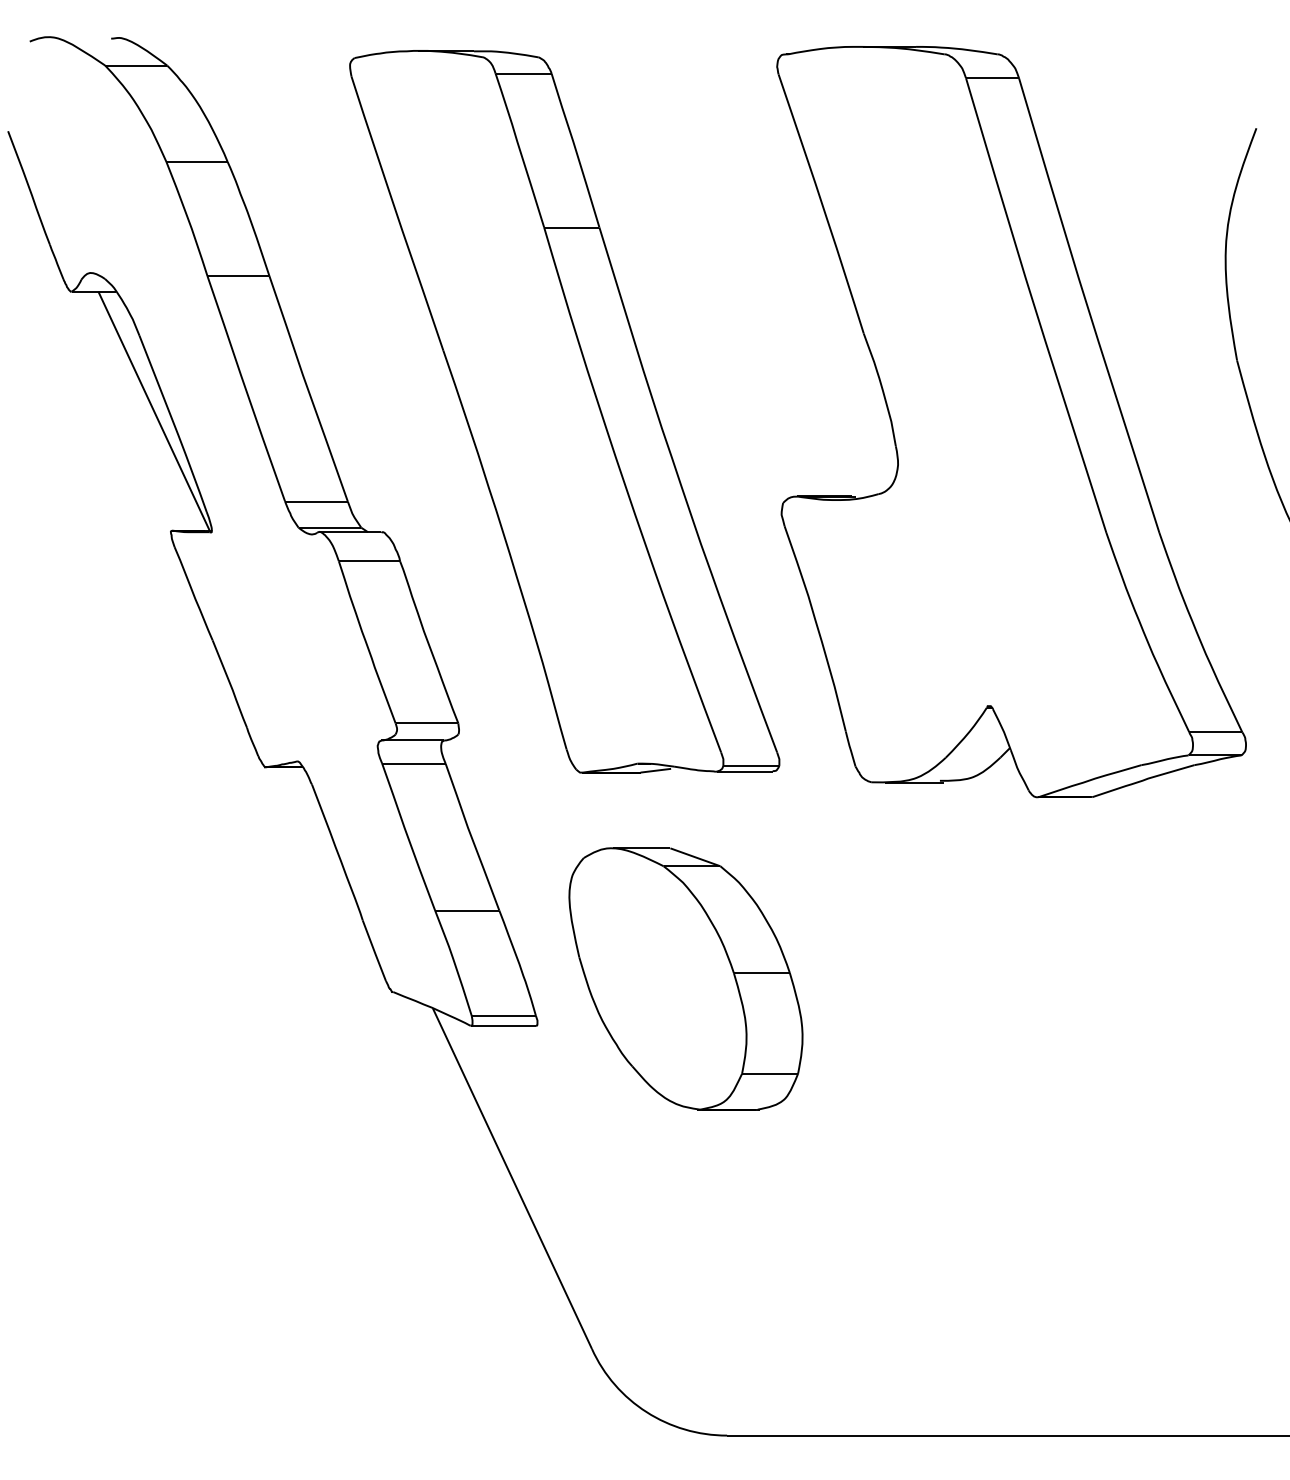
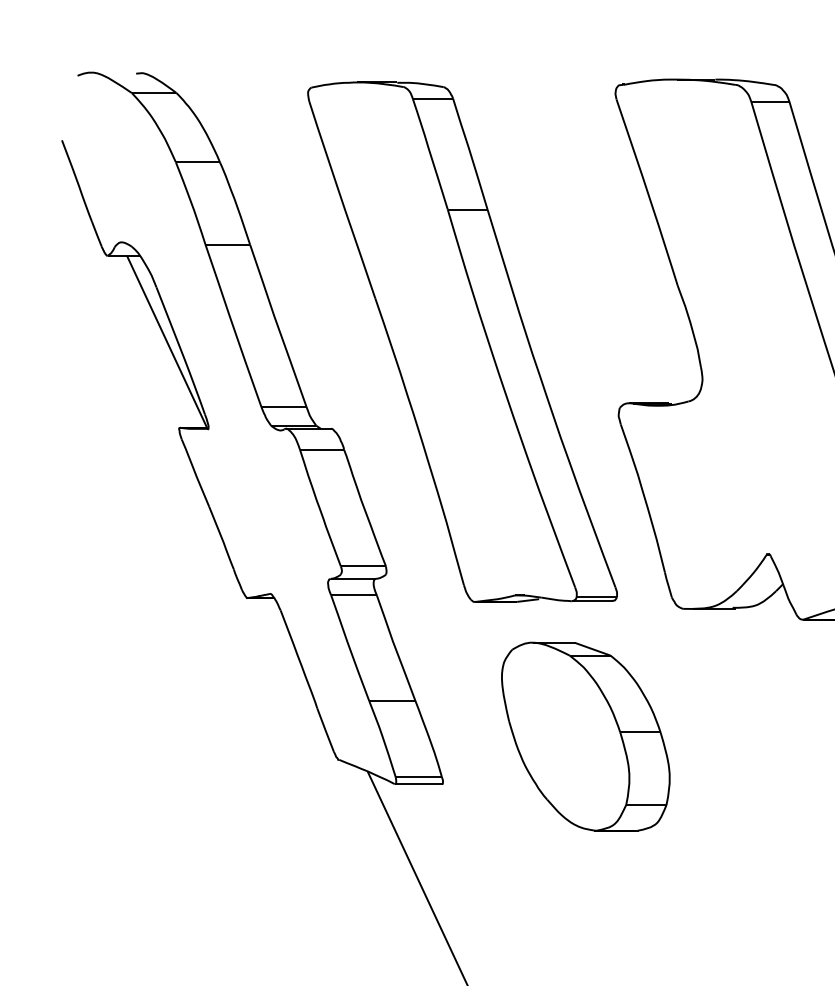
part: (685, 978) -> (585, 736), moved

